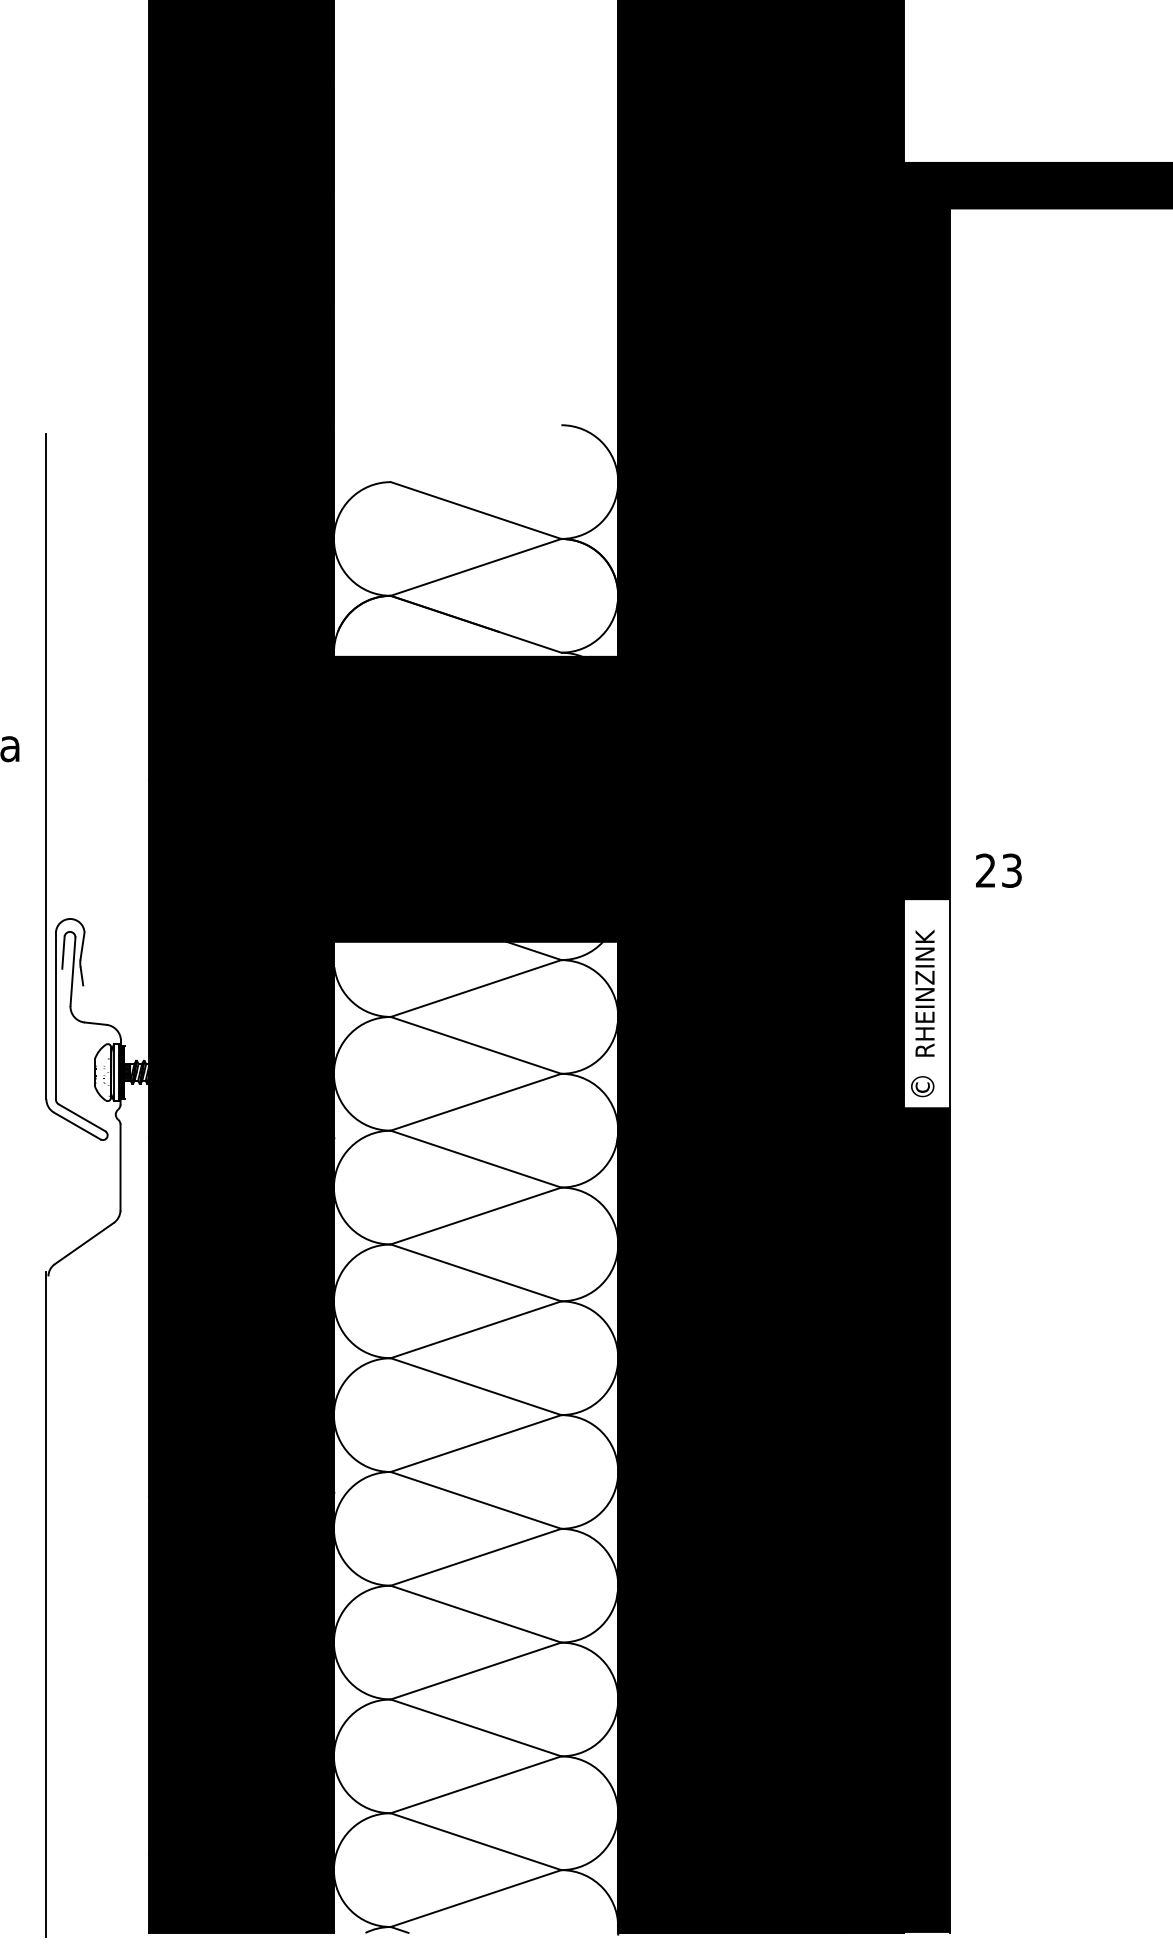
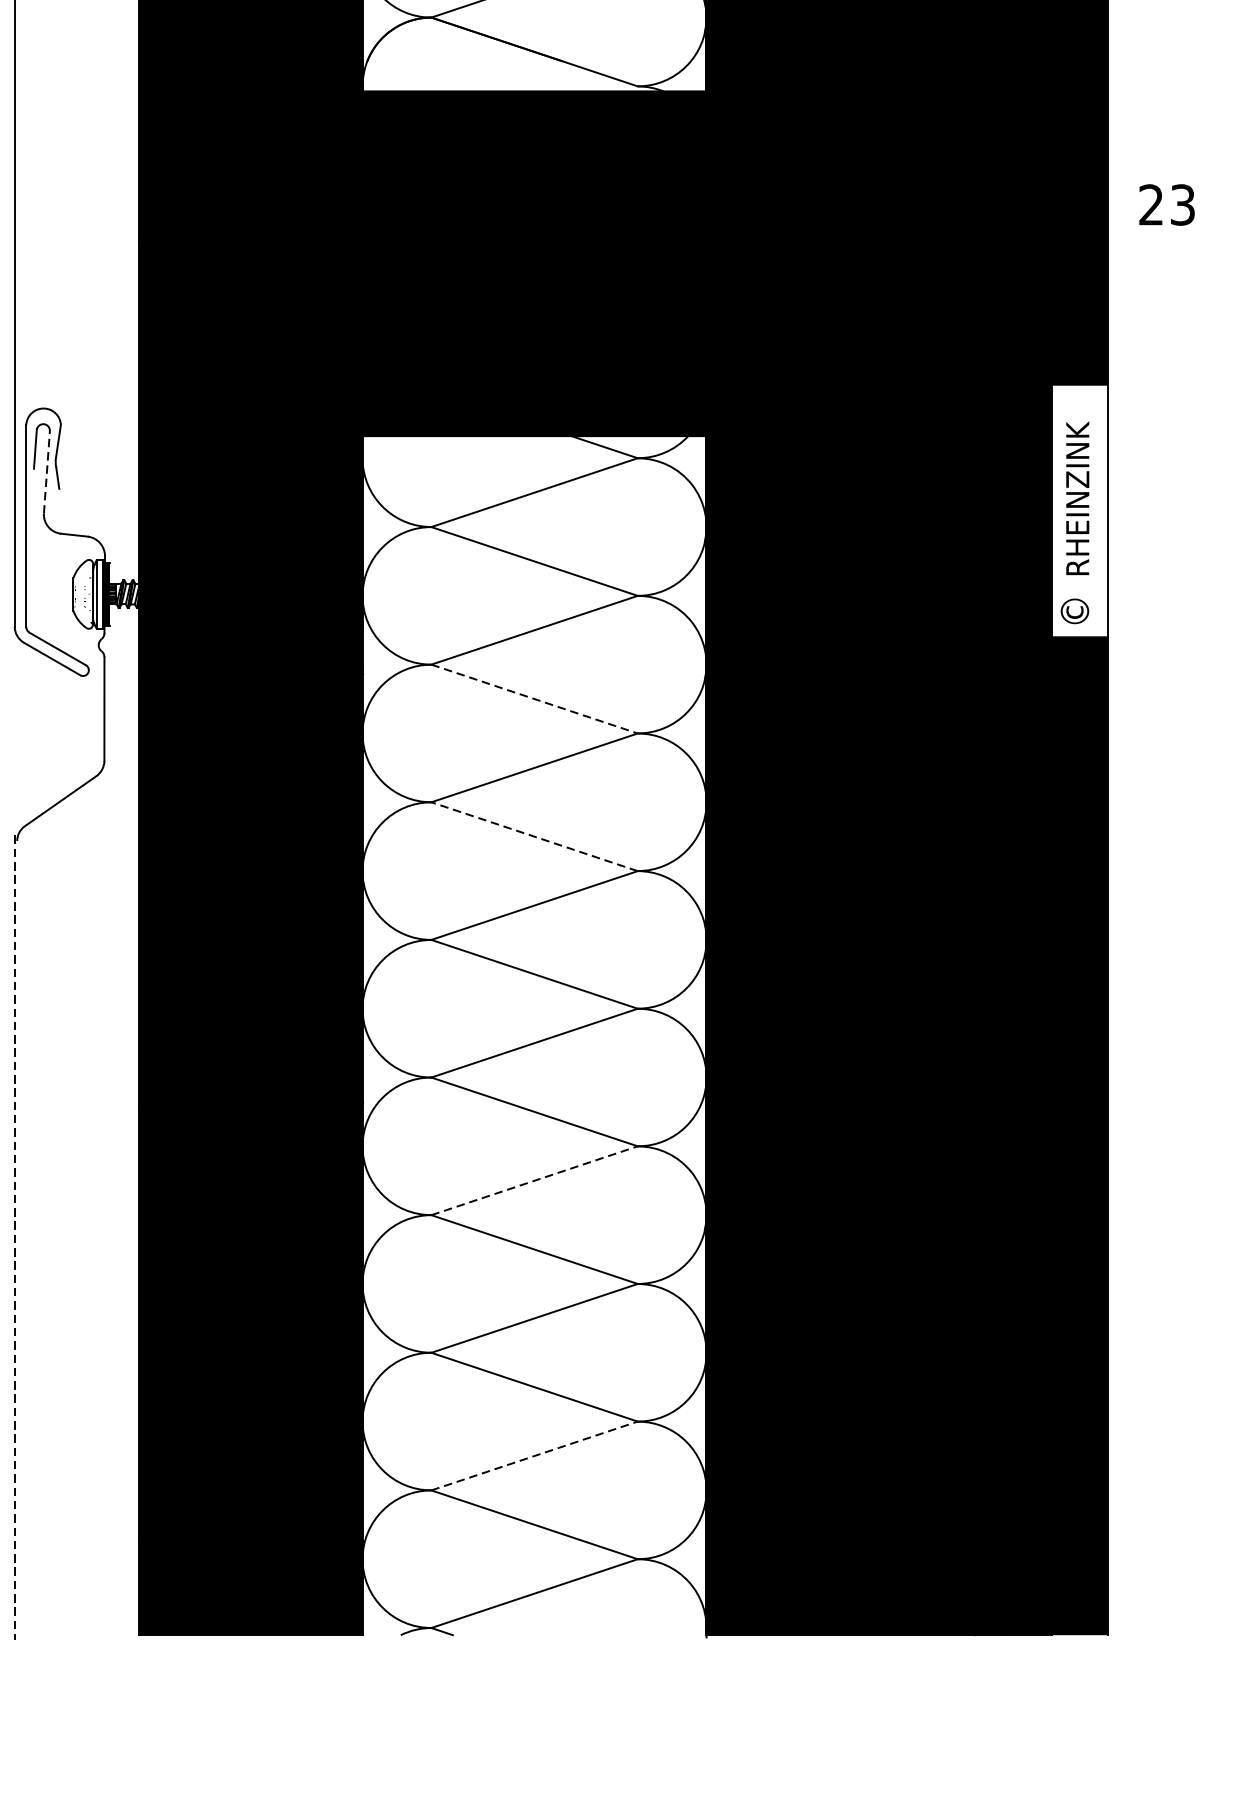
text: (998, 870) -> (1166, 204), moved
line: (73, 971) -> (47, 472), solid -> dashed
line: (476, 1159) -> (535, 699), solid -> dashed
line: (476, 1272) -> (535, 836), solid -> dashed
line: (476, 1557) -> (535, 1180), solid -> dashed
line: (46, 1604) -> (14, 1237), solid -> dashed
line: (476, 1784) -> (535, 1455), solid -> dashed

